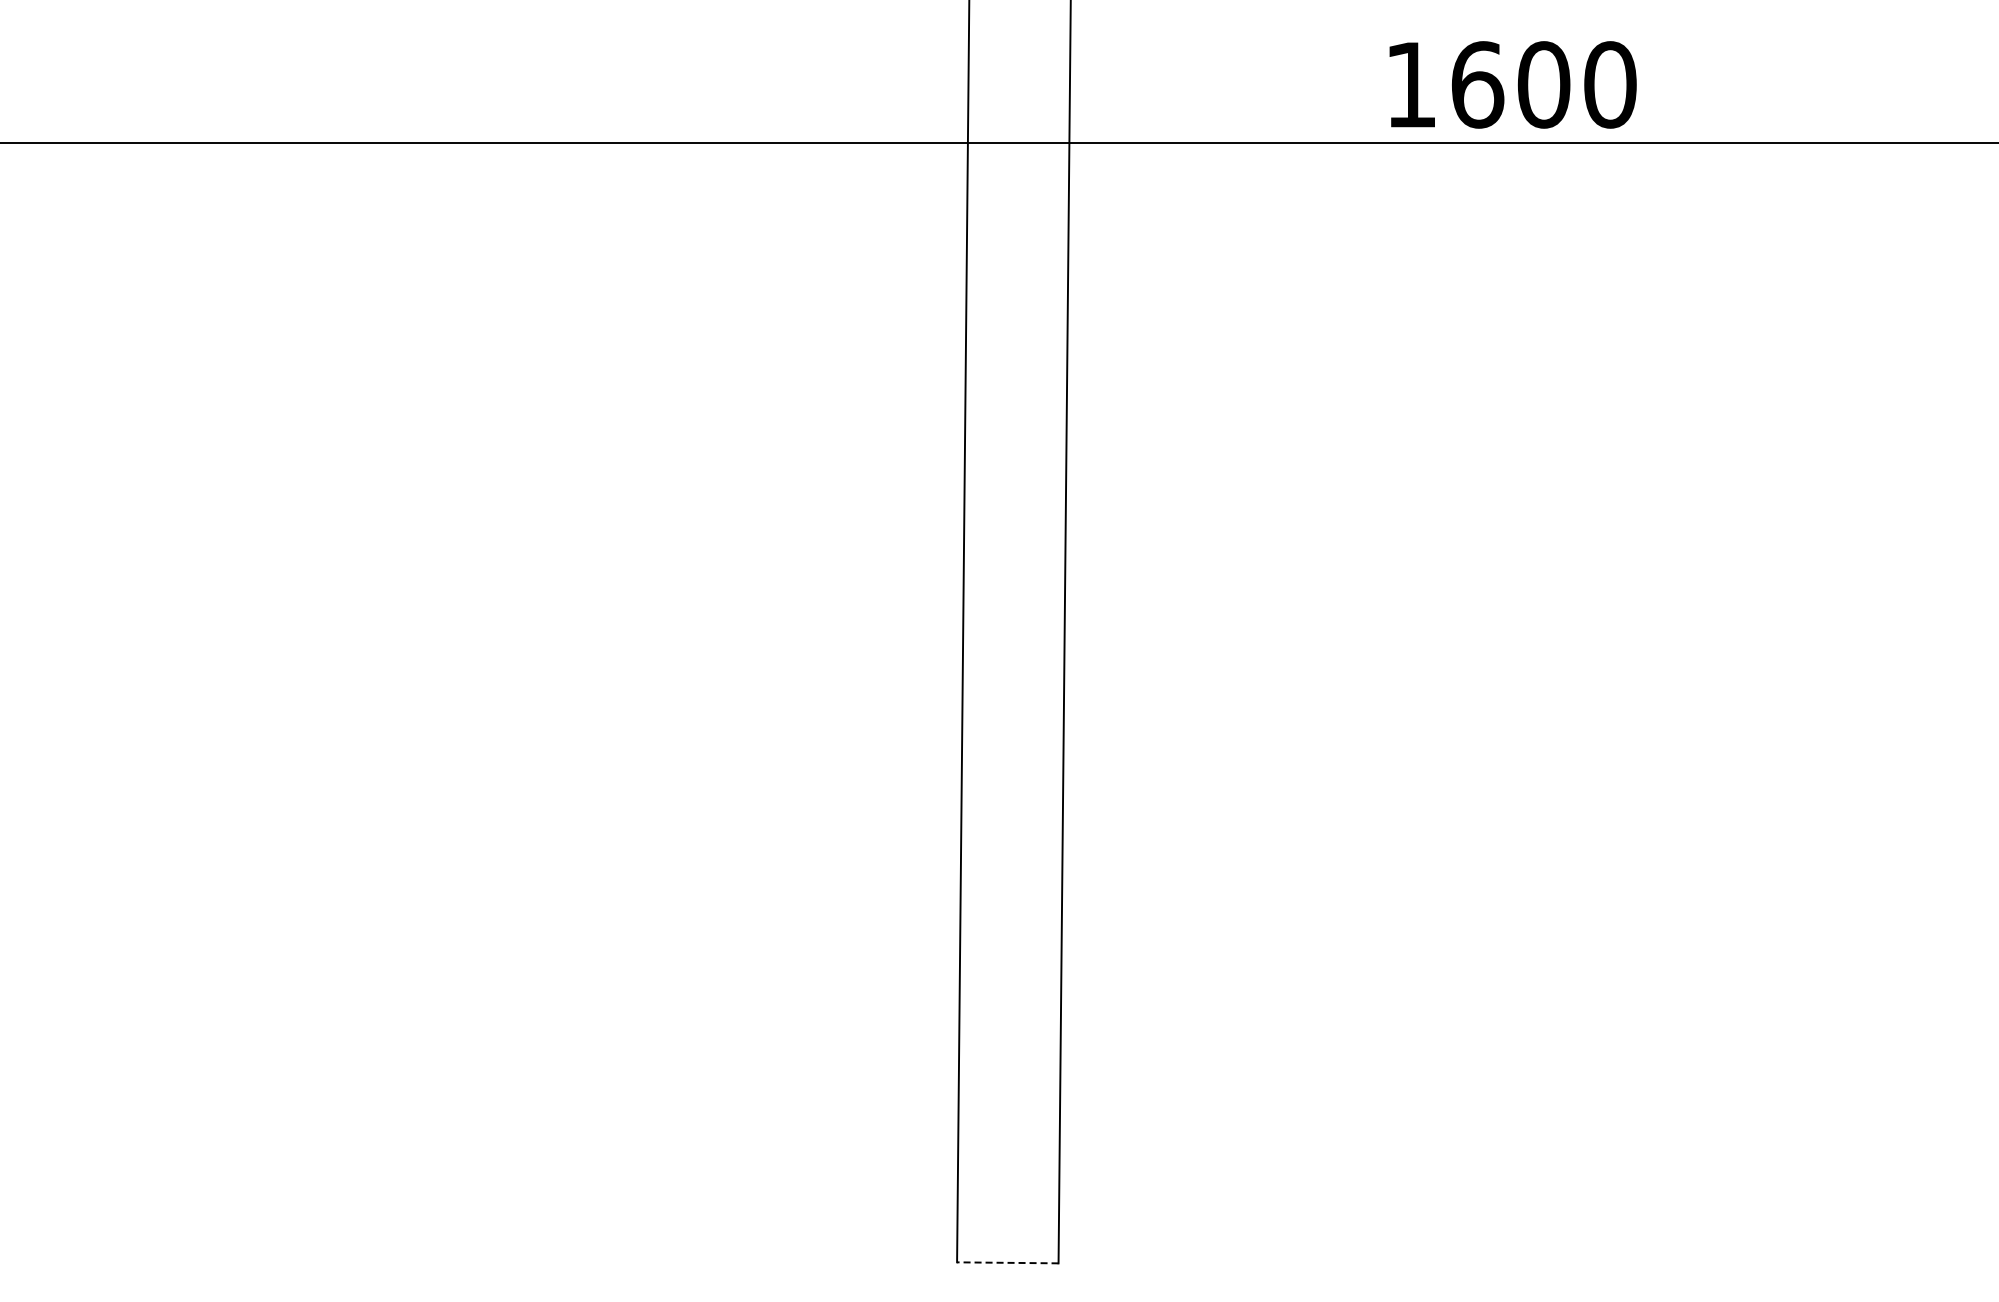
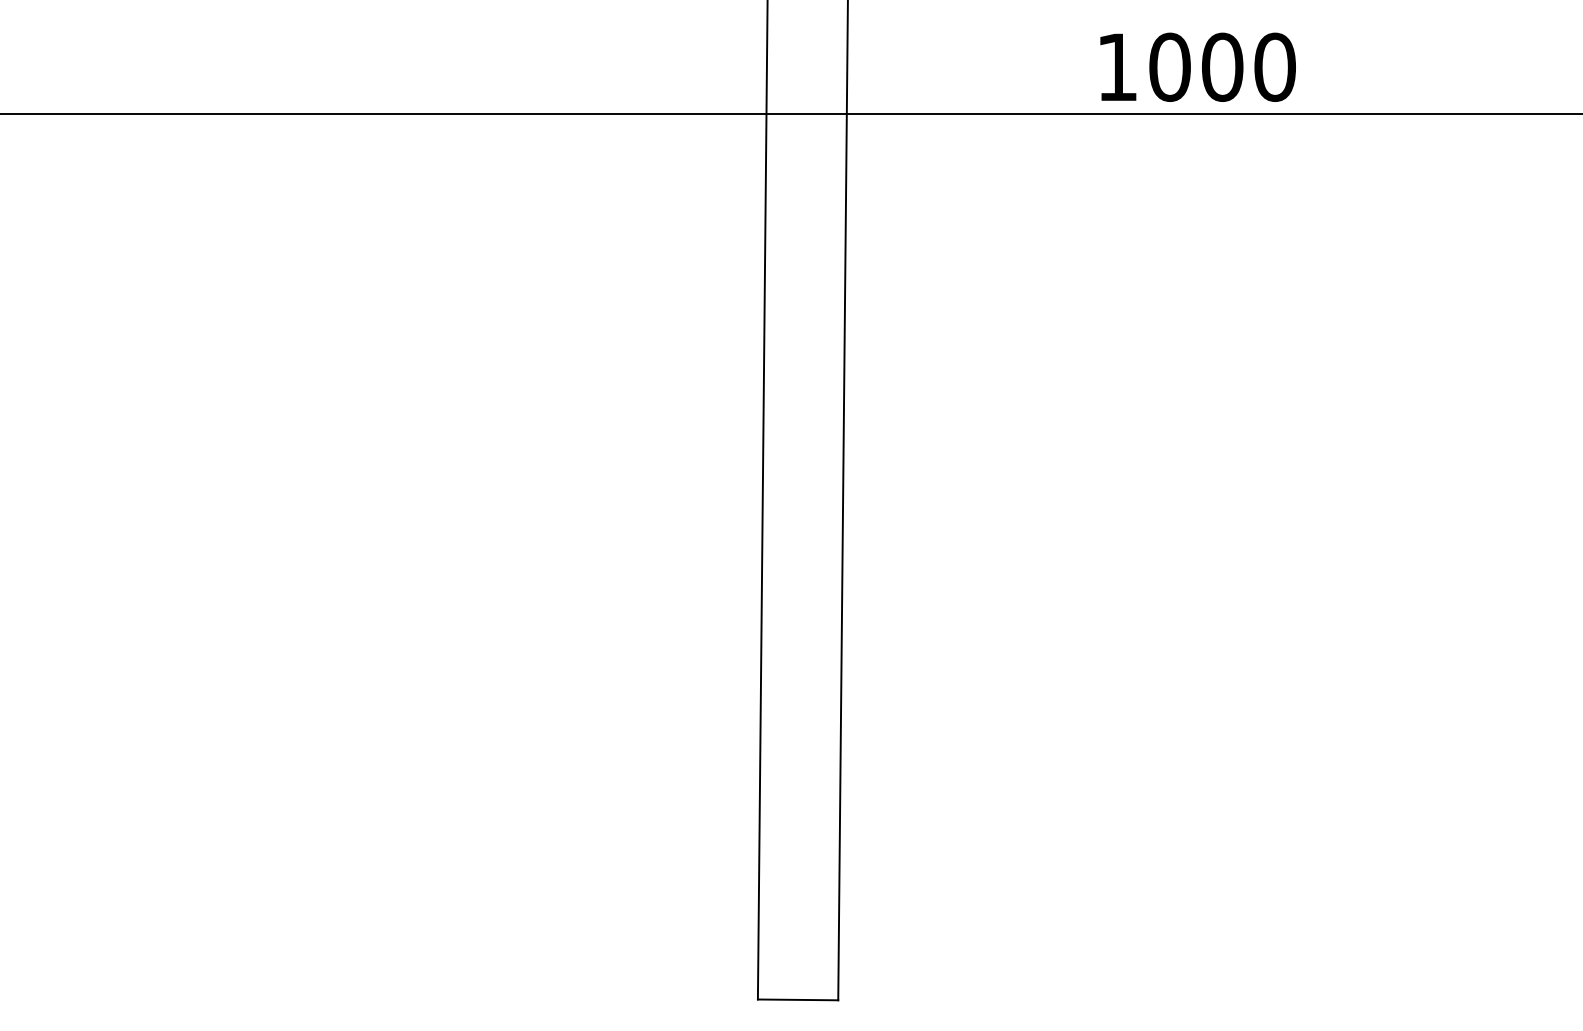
text: (1477, 84) -> (1169, 67), 1600 -> 1000
line: (1007, 1262) -> (797, 999), dashed -> solid

